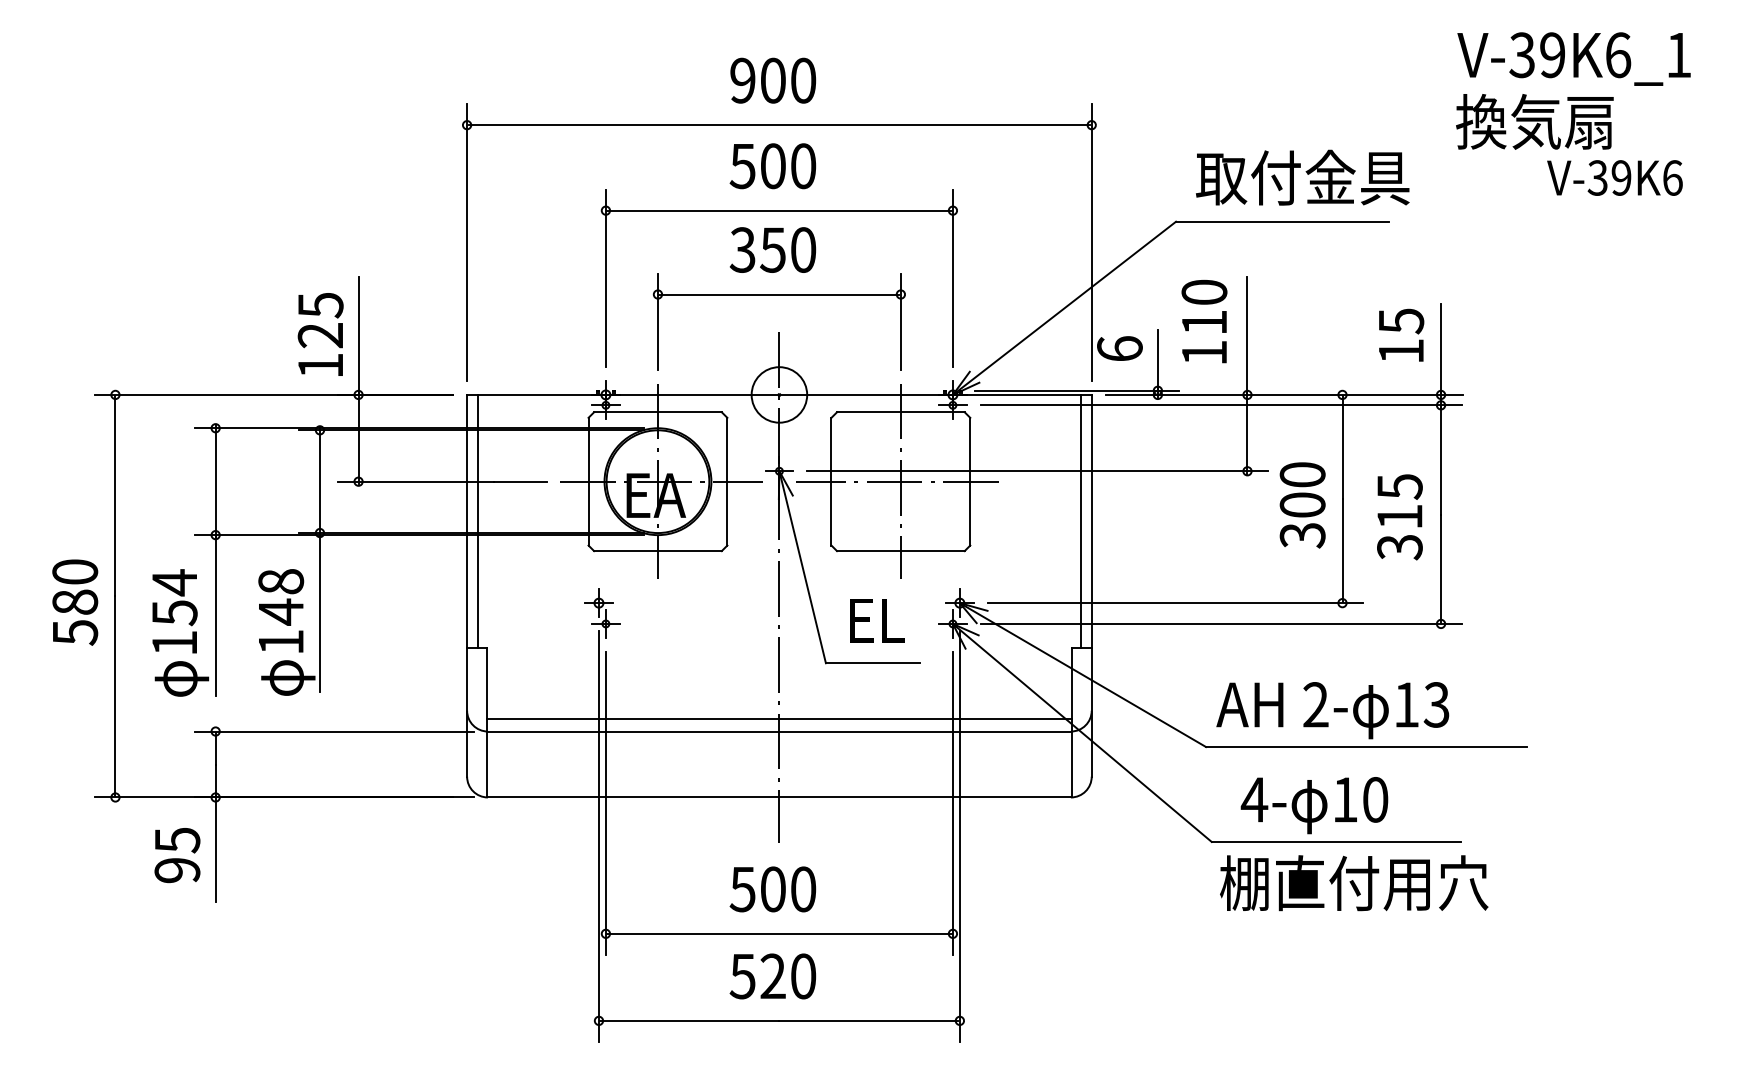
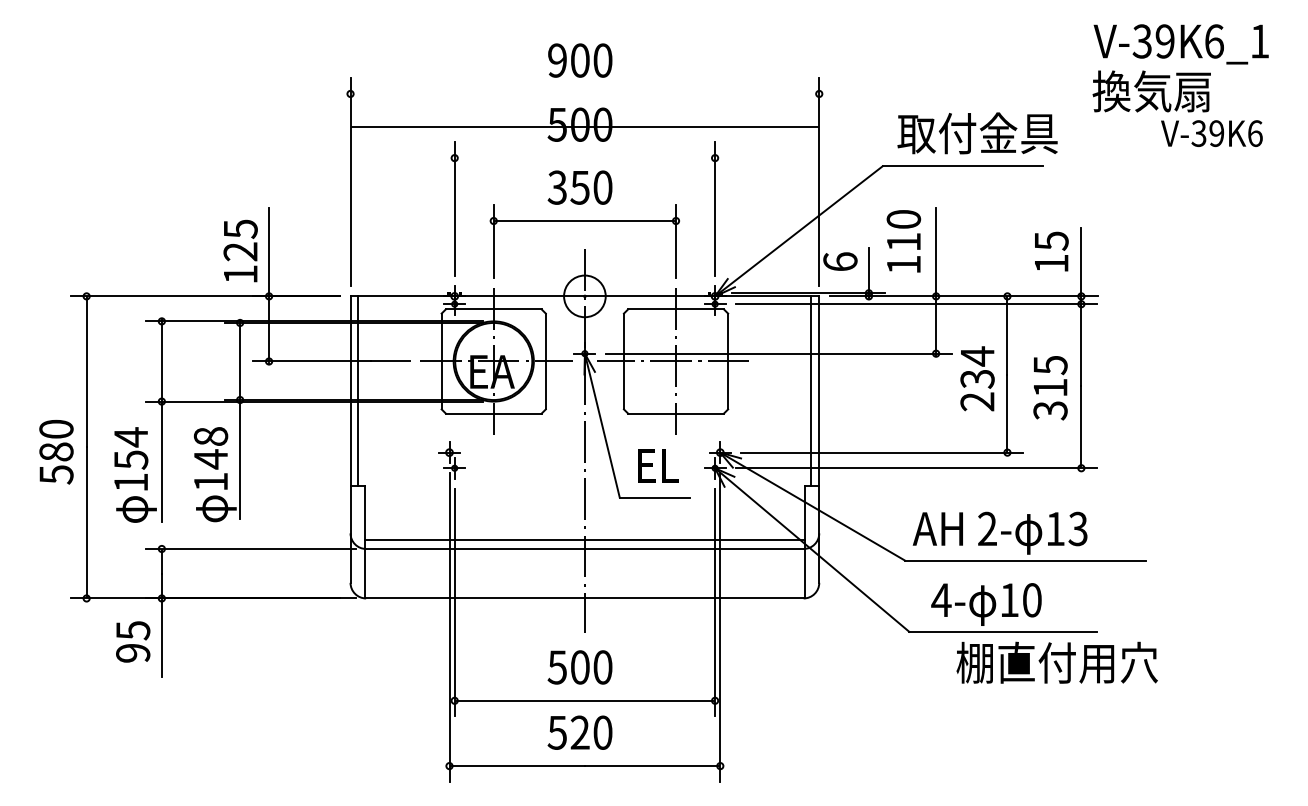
line: (778, 124) -> (584, 126), moved
line: (778, 211) -> (584, 158), removed
text: (1302, 504) -> (977, 378), 300 -> 234
text: (1353, 882) -> (1056, 662), moved

